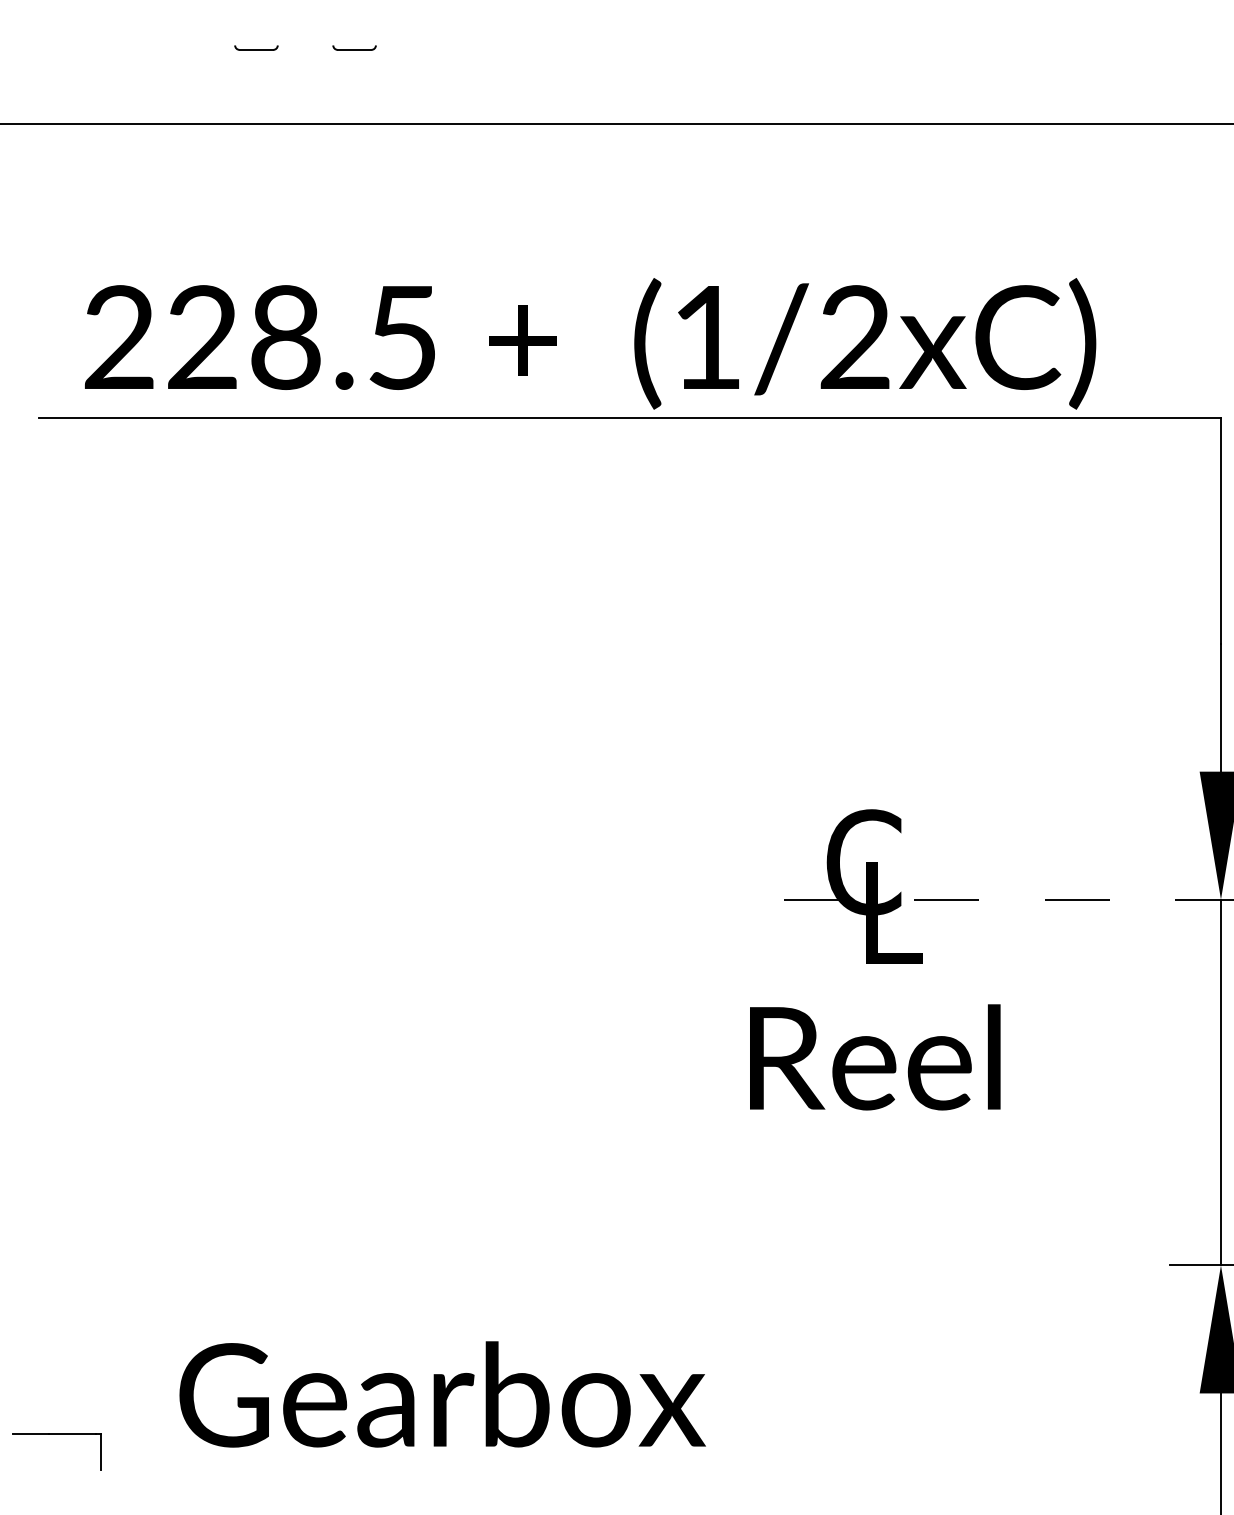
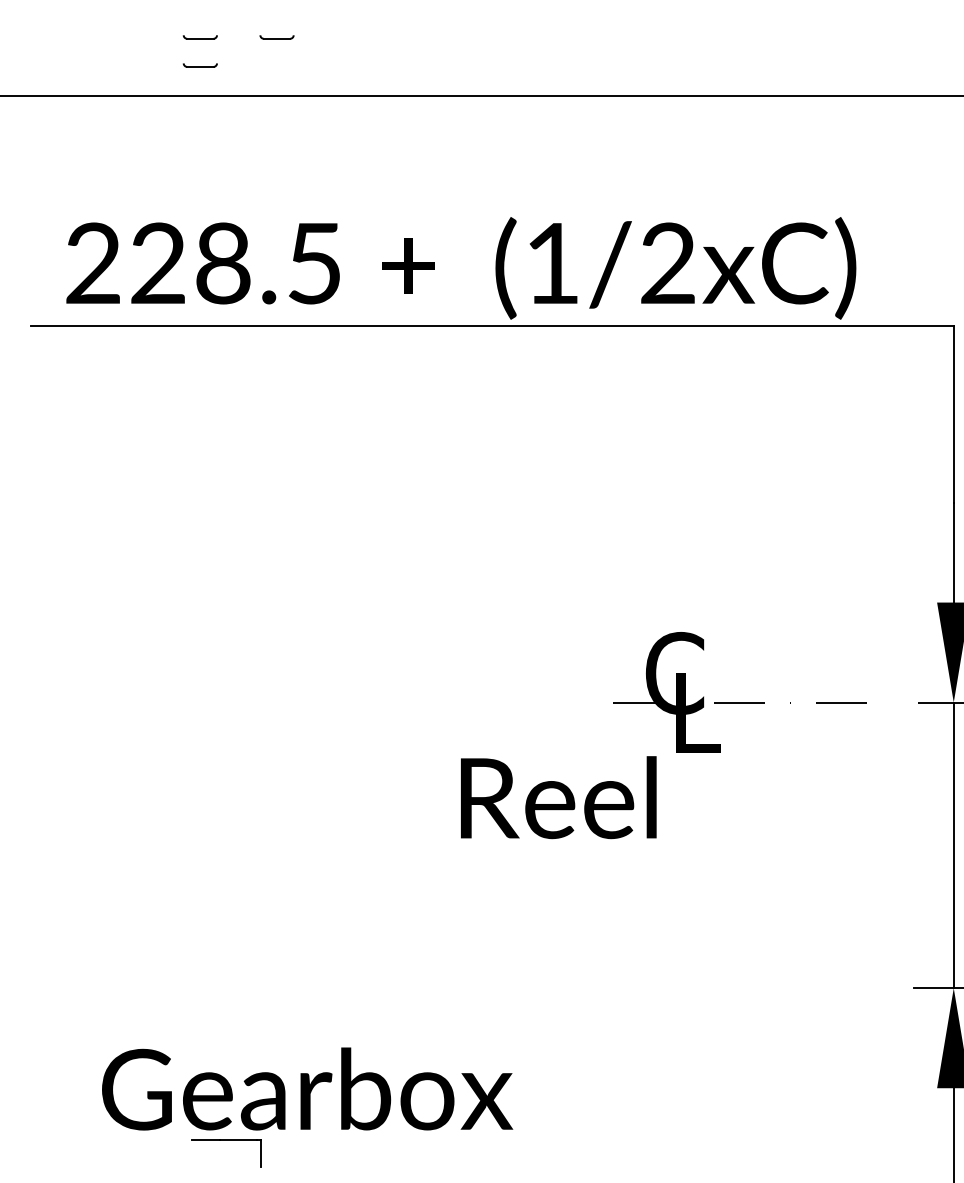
part: (256, 83) -> (200, 65), added
text: (875, 1057) -> (558, 797), moved
text: (442, 1394) -> (307, 1089), moved
part: (56, 1434) -> (226, 1139), moved

